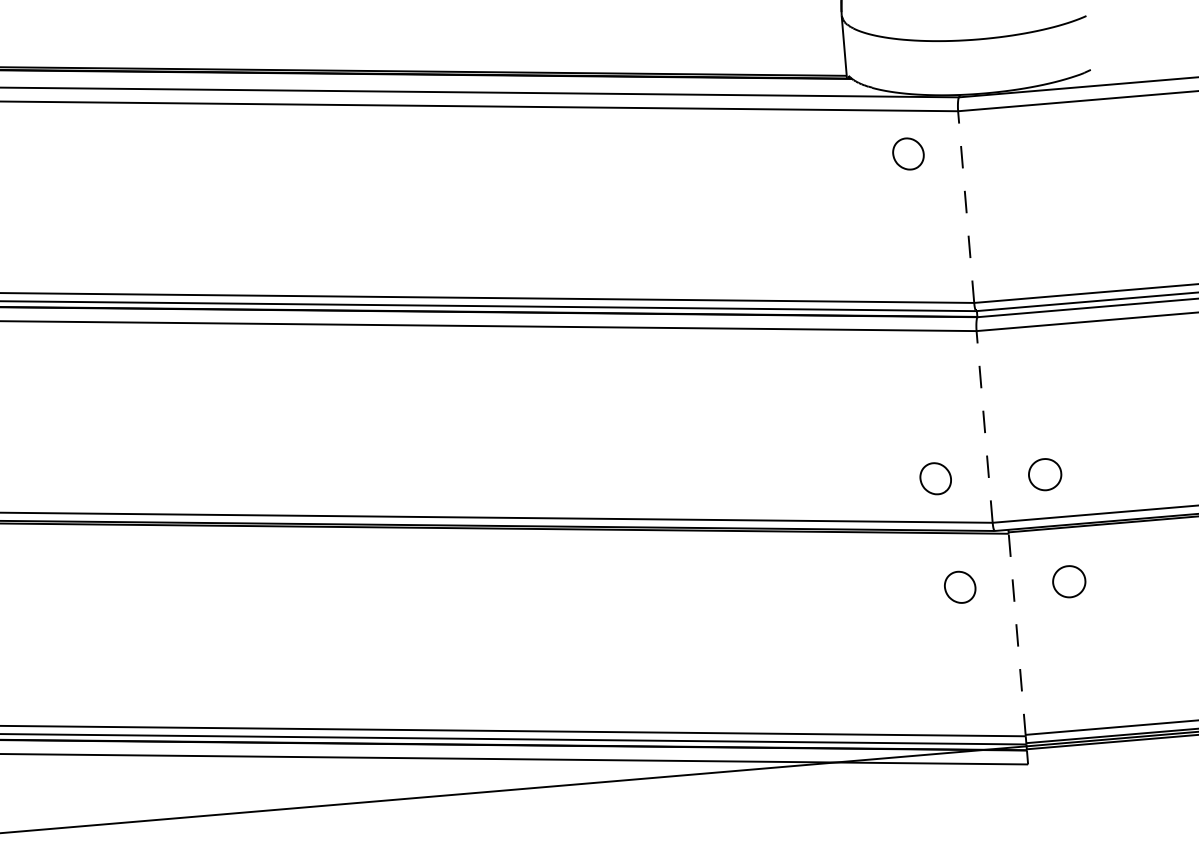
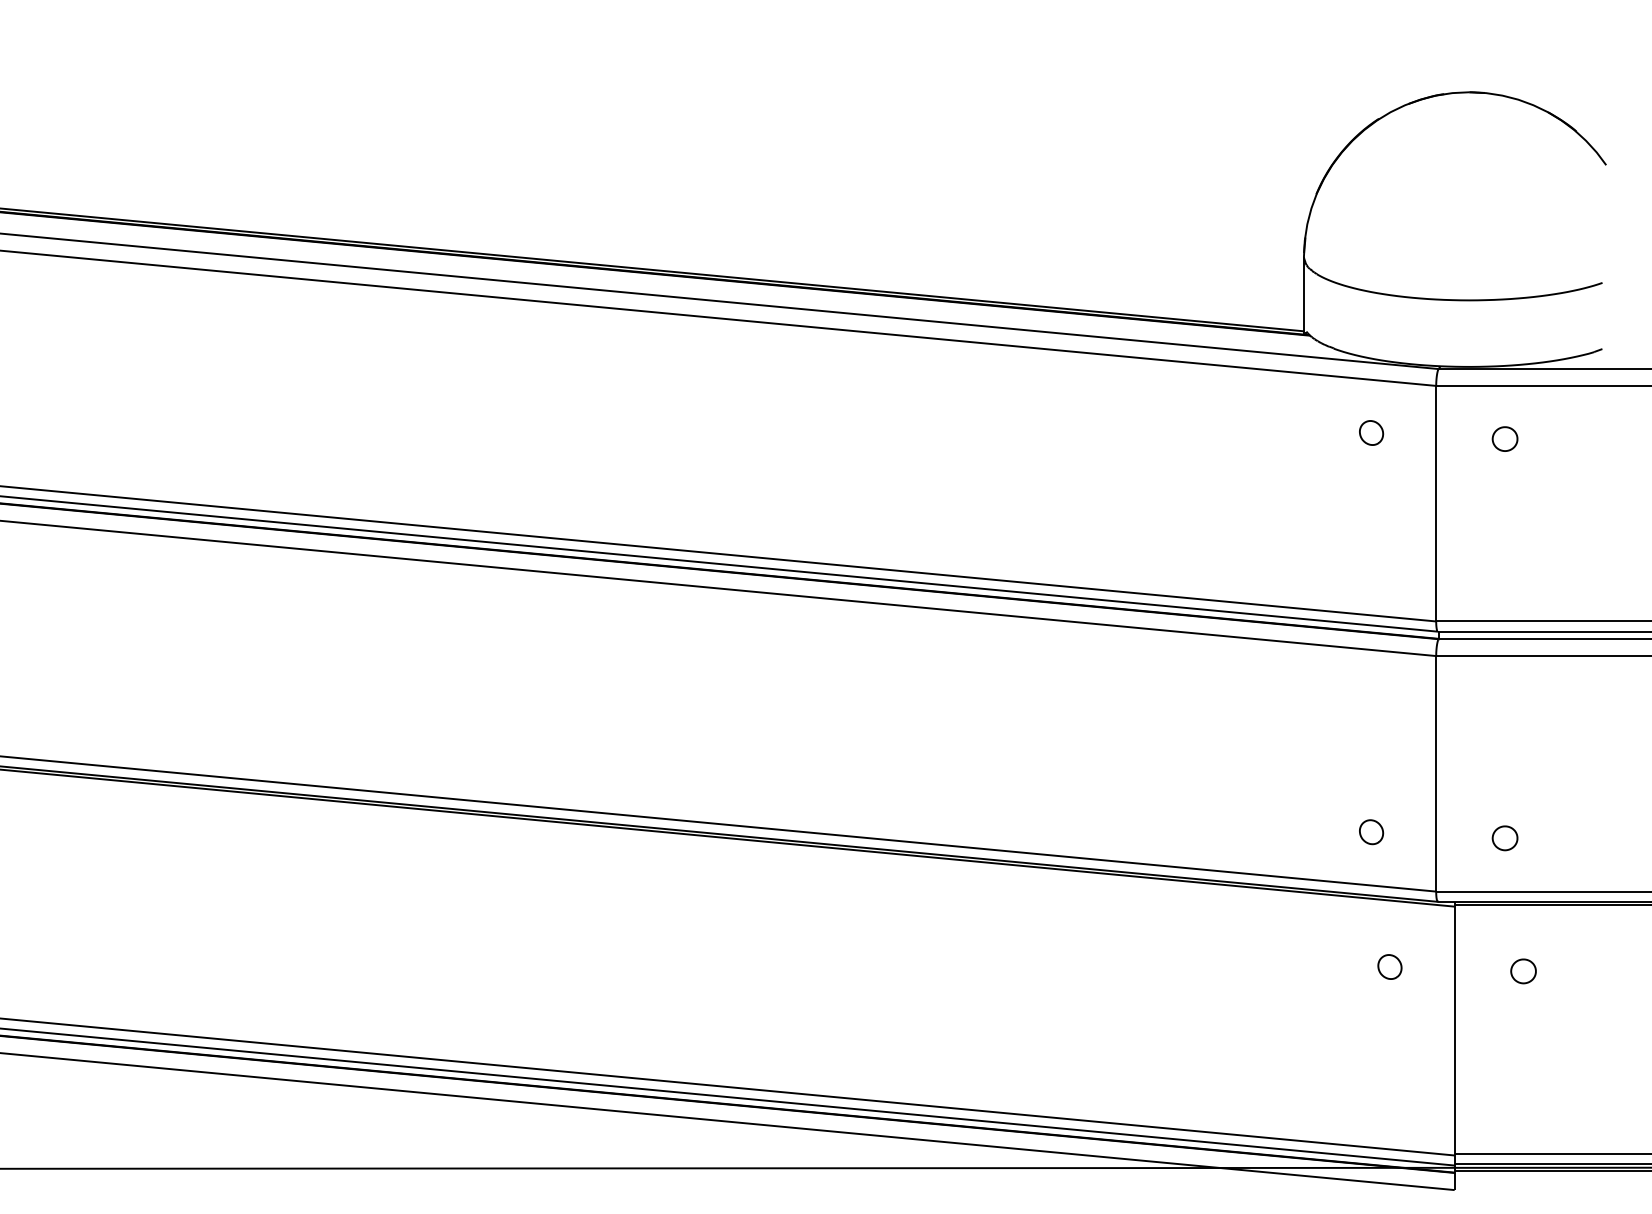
part: (1017, 149) -> (1504, 438), added
part: (908, 153) -> (1371, 432), size x0.62
line: (966, 206) -> (1436, 503), dashed -> solid
line: (984, 426) -> (1436, 773), dashed -> solid
part: (1044, 474) -> (1504, 838), size x0.62
part: (935, 479) -> (1371, 832), size x0.62
part: (1069, 581) -> (1523, 971), size x0.62
part: (959, 586) -> (1389, 966), size x0.62
line: (1017, 634) -> (1454, 1030), dashed -> solid

